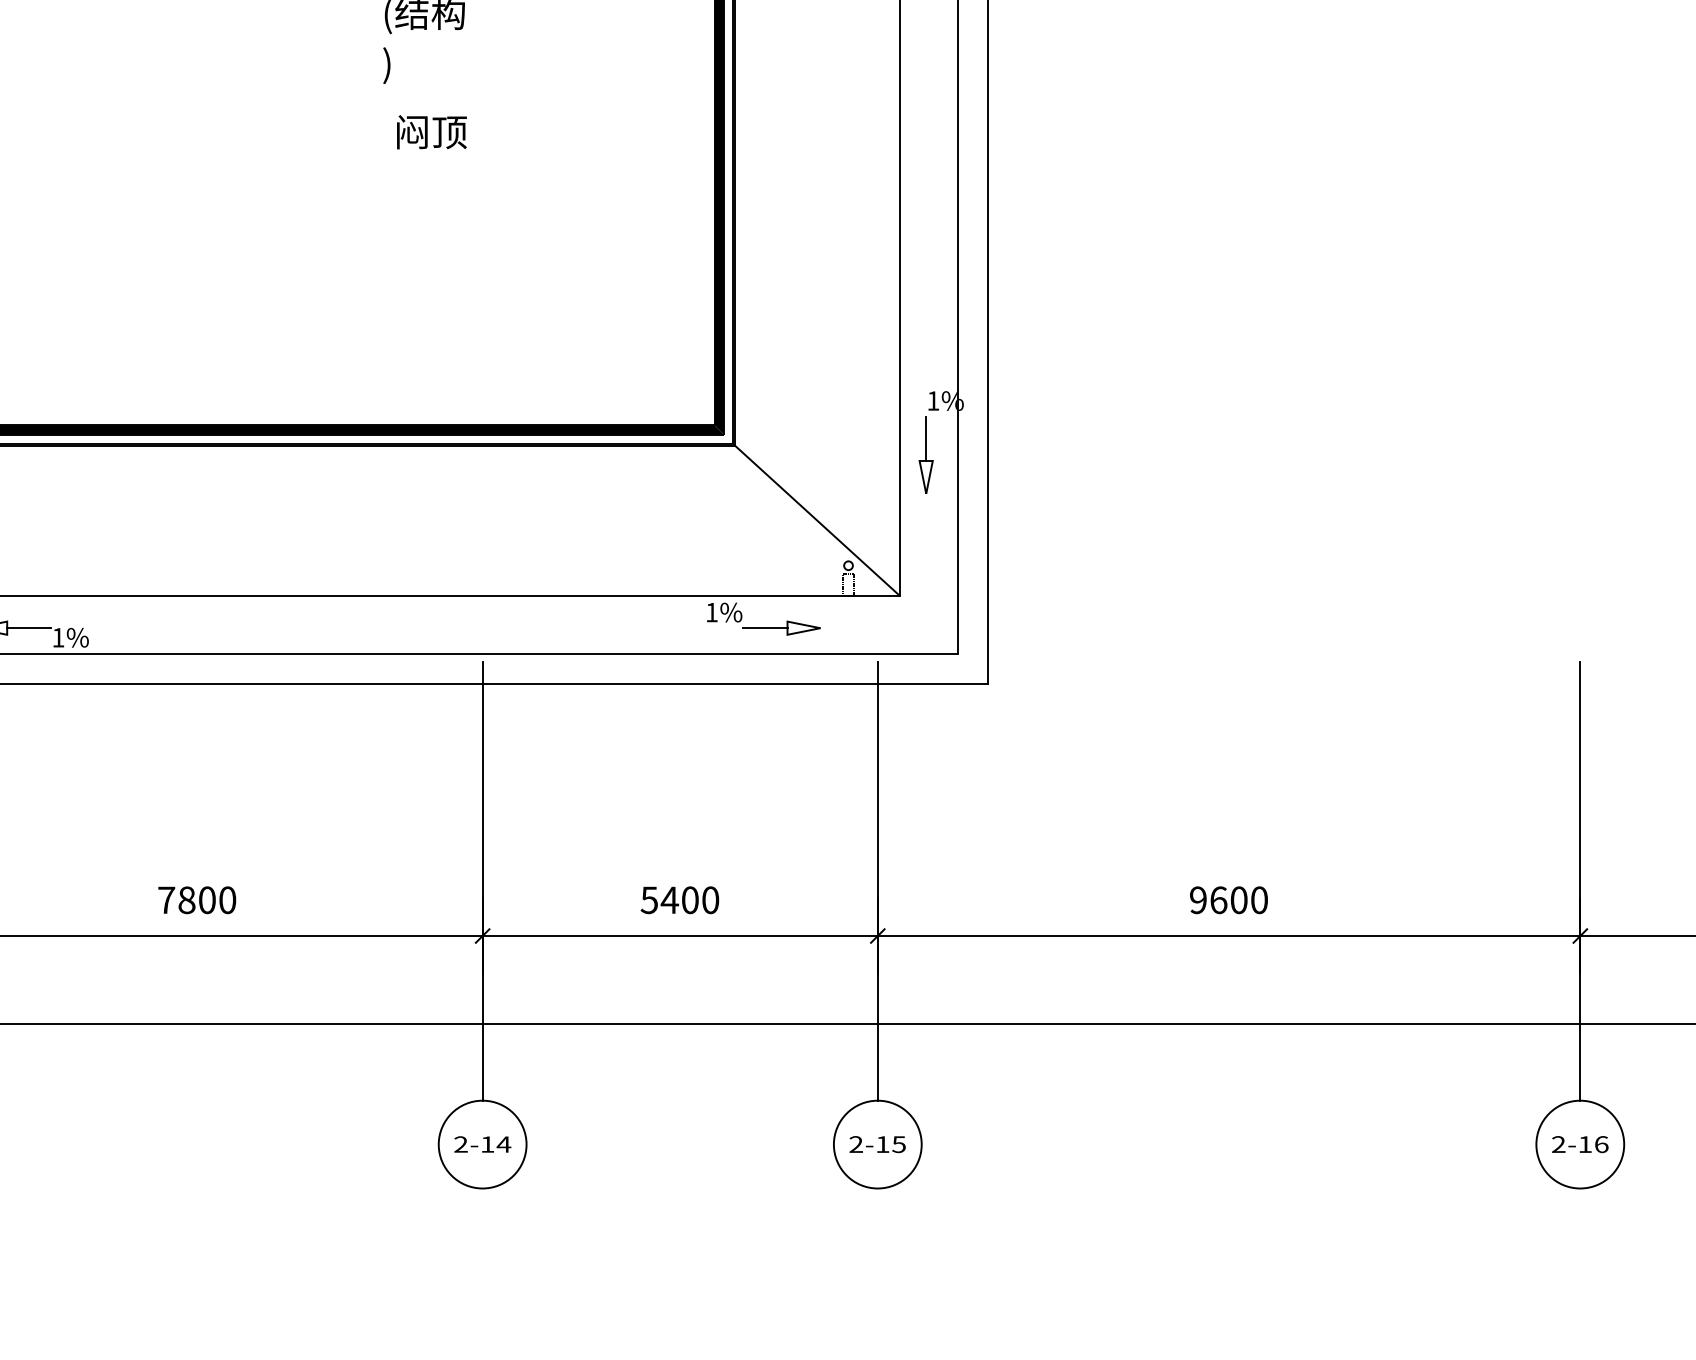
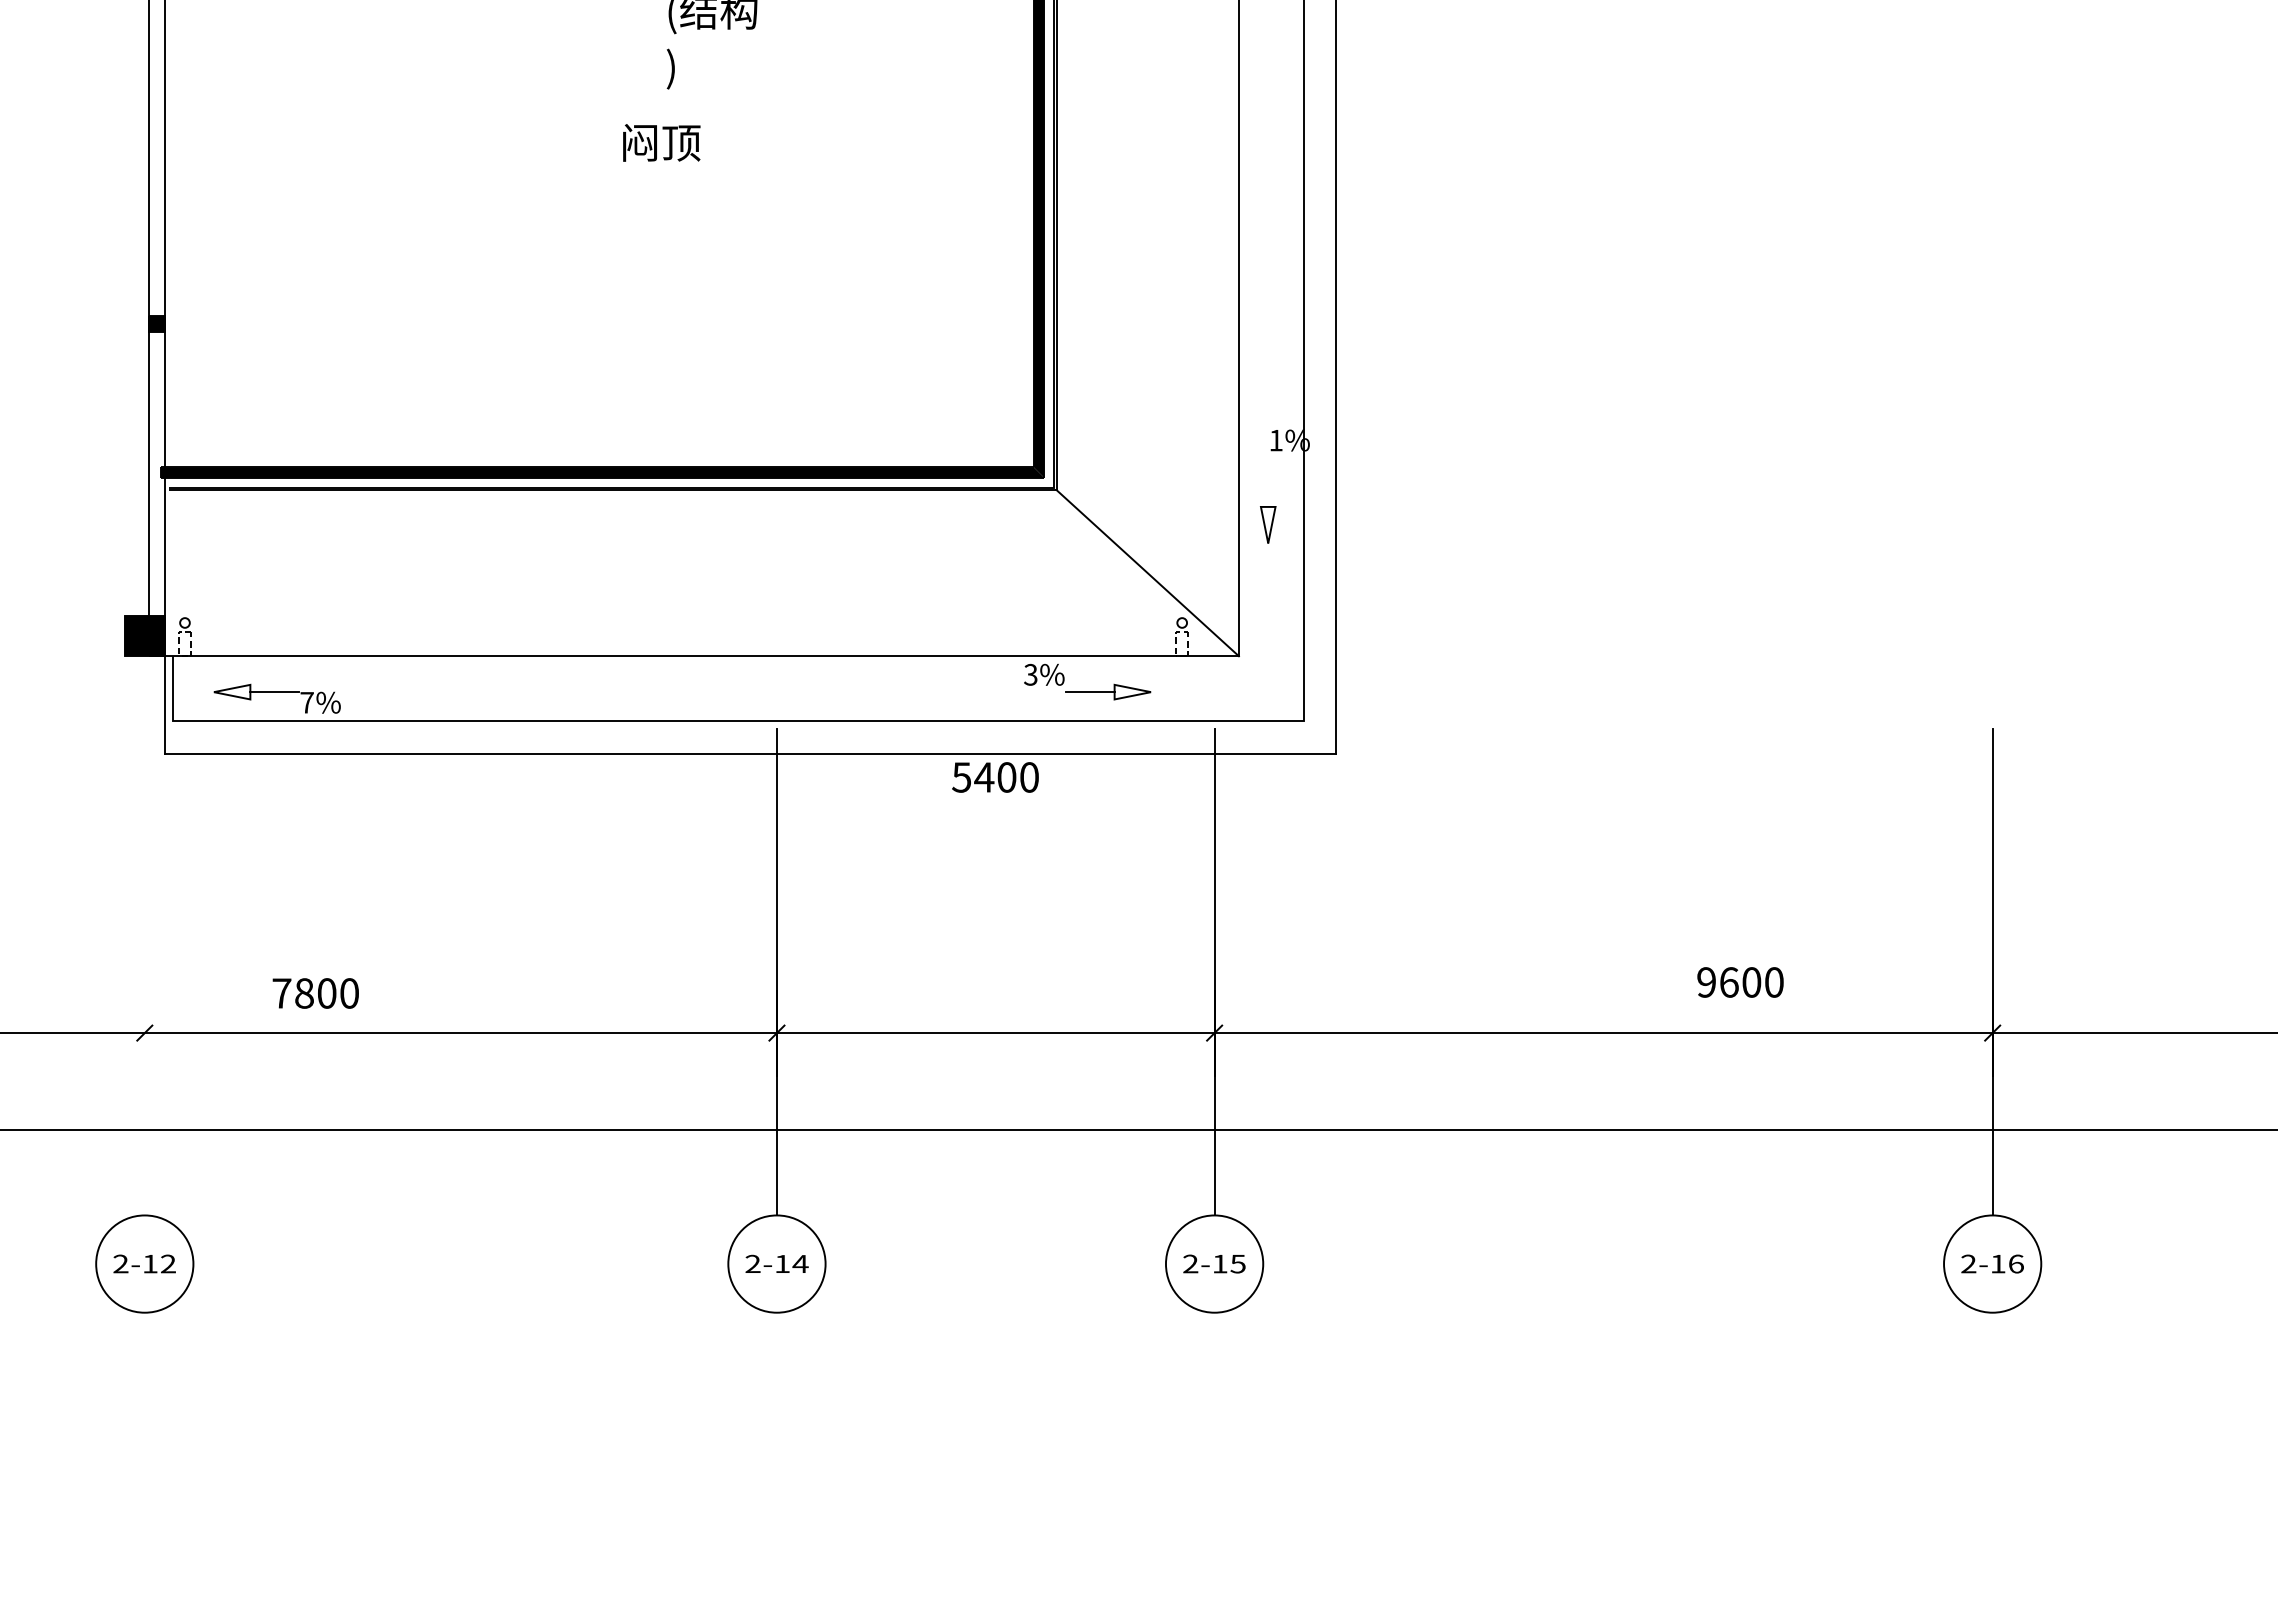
text: (431, 131) -> (661, 142), moved
line: (926, 438) -> (1268, 482), removed
text: (711, 612) -> (1030, 674), 1% -> 3%
text: (57, 637) -> (306, 702), 1% -> 7%
text: (196, 900) -> (315, 993), moved
text: (679, 900) -> (995, 777), moved
text: (1228, 900) -> (1740, 982), moved

